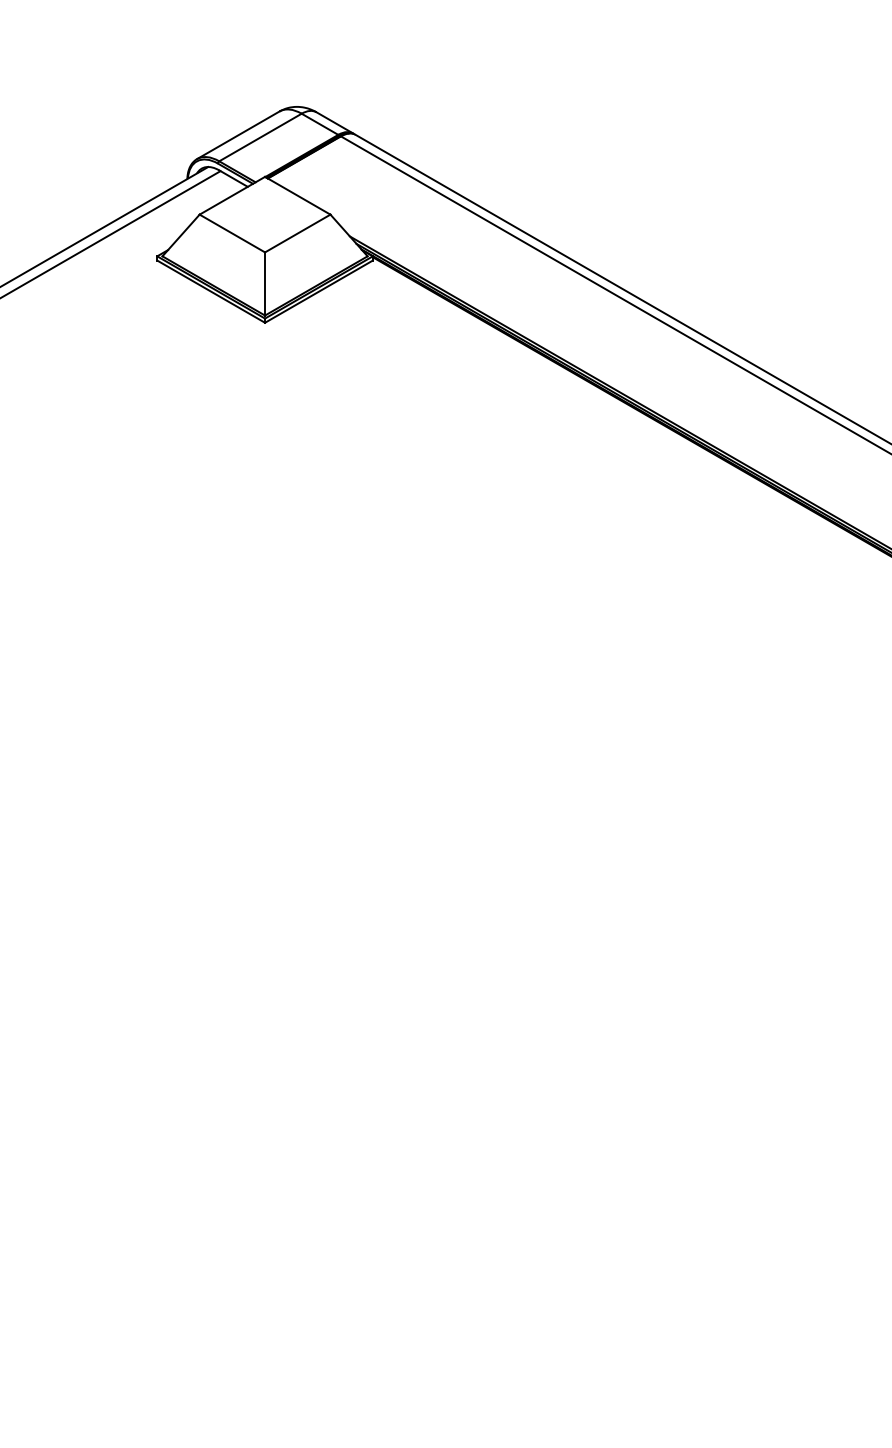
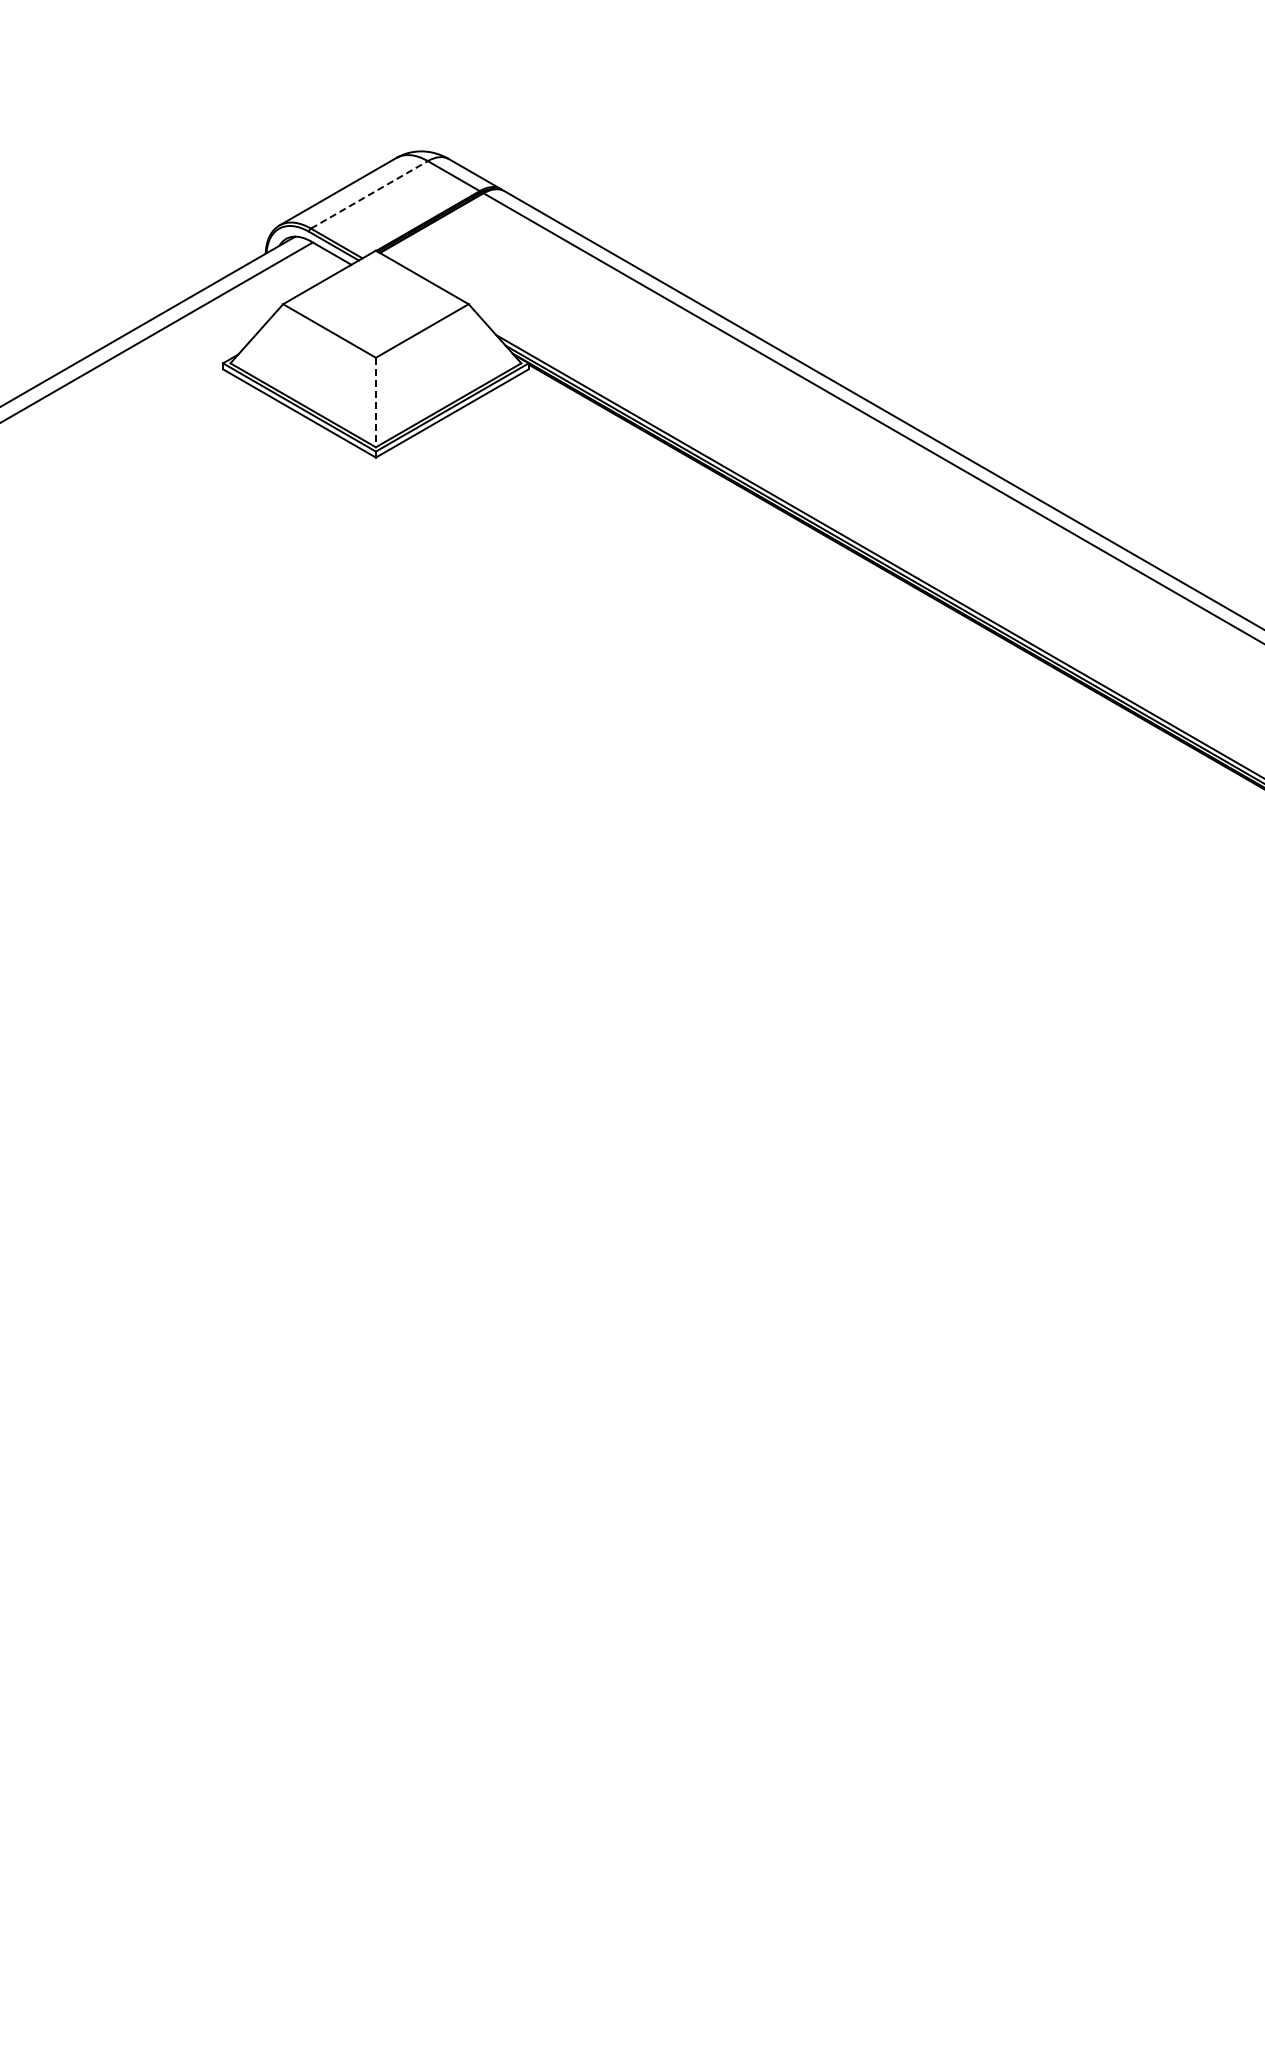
line: (260, 137) -> (369, 194), solid -> dashed
line: (264, 283) -> (375, 402), solid -> dashed

